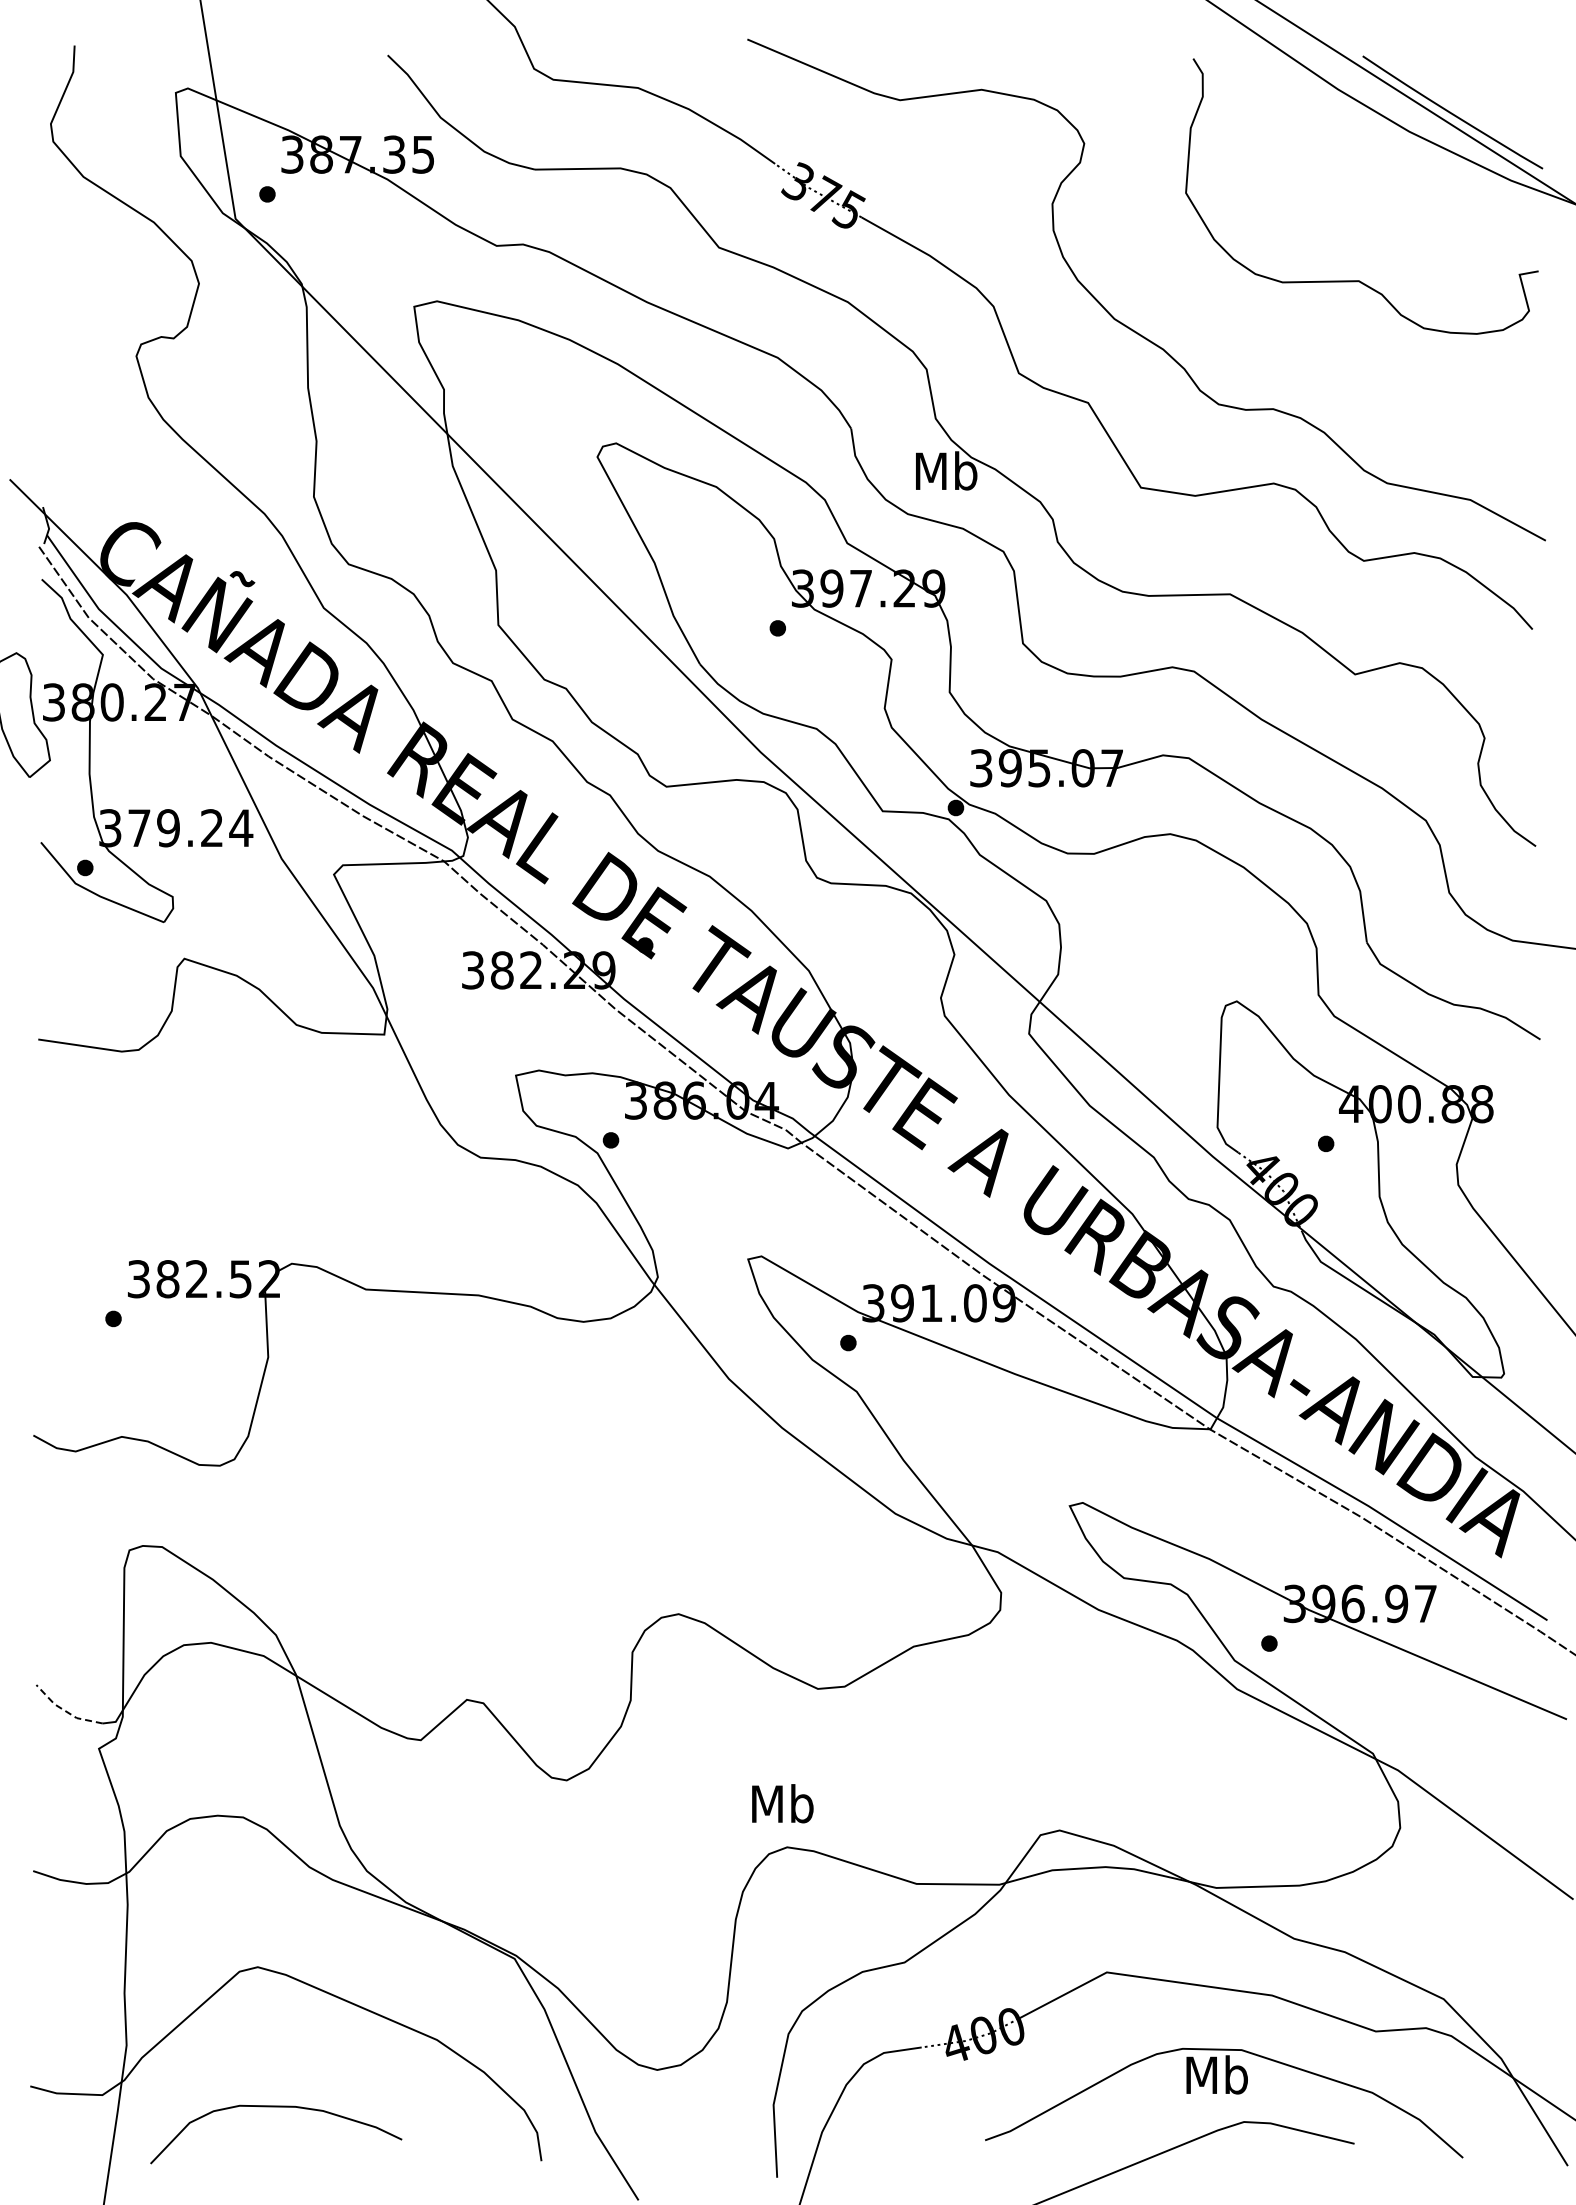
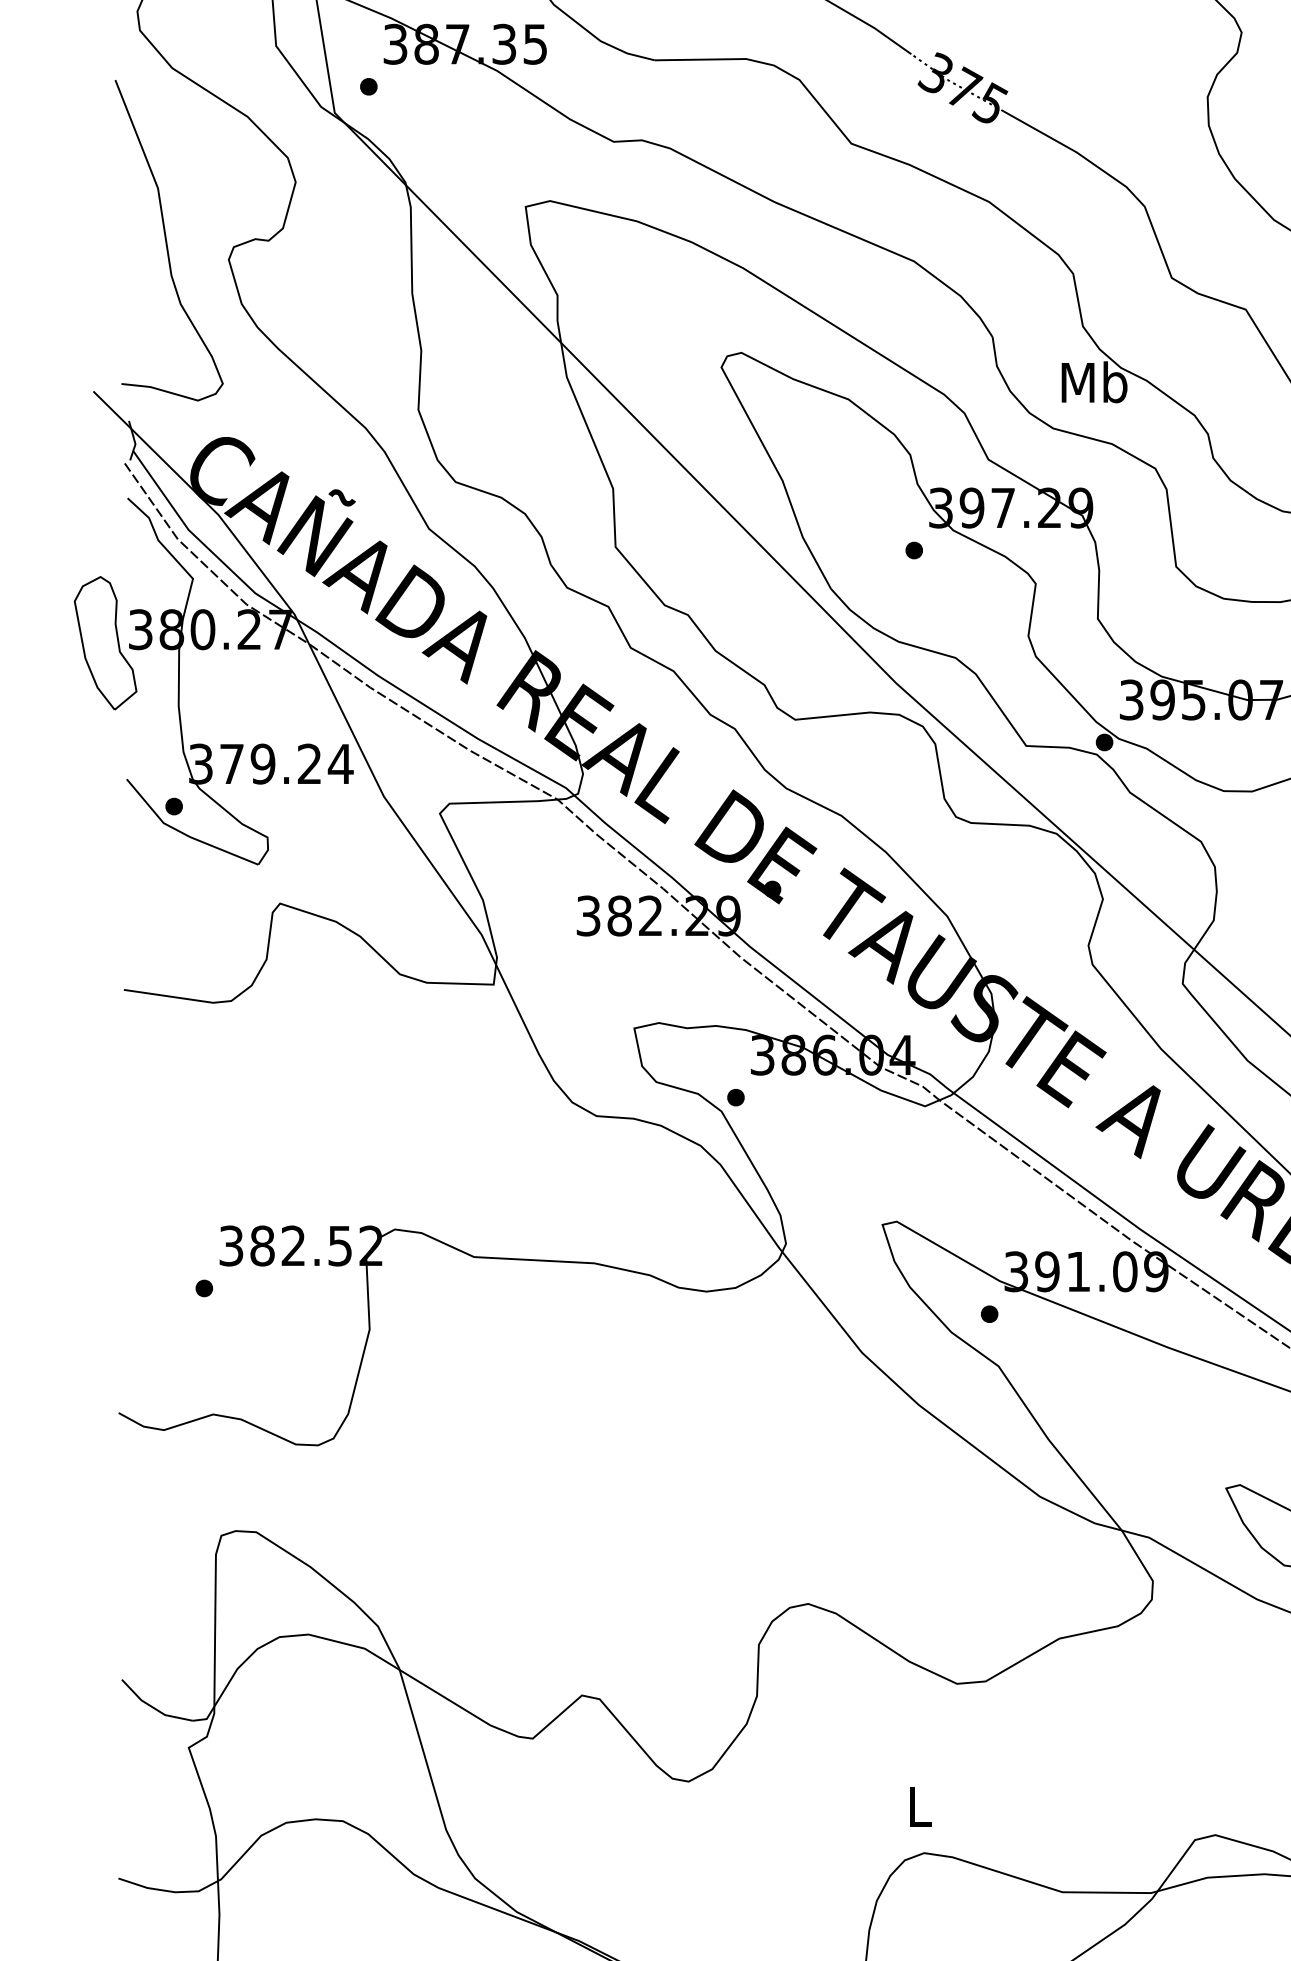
curve: (78, 338) -> (166, 240), added
line: (65, 1710) -> (153, 1706), dashed -> solid
text: (782, 1803) -> (919, 1806), Mb -> L

